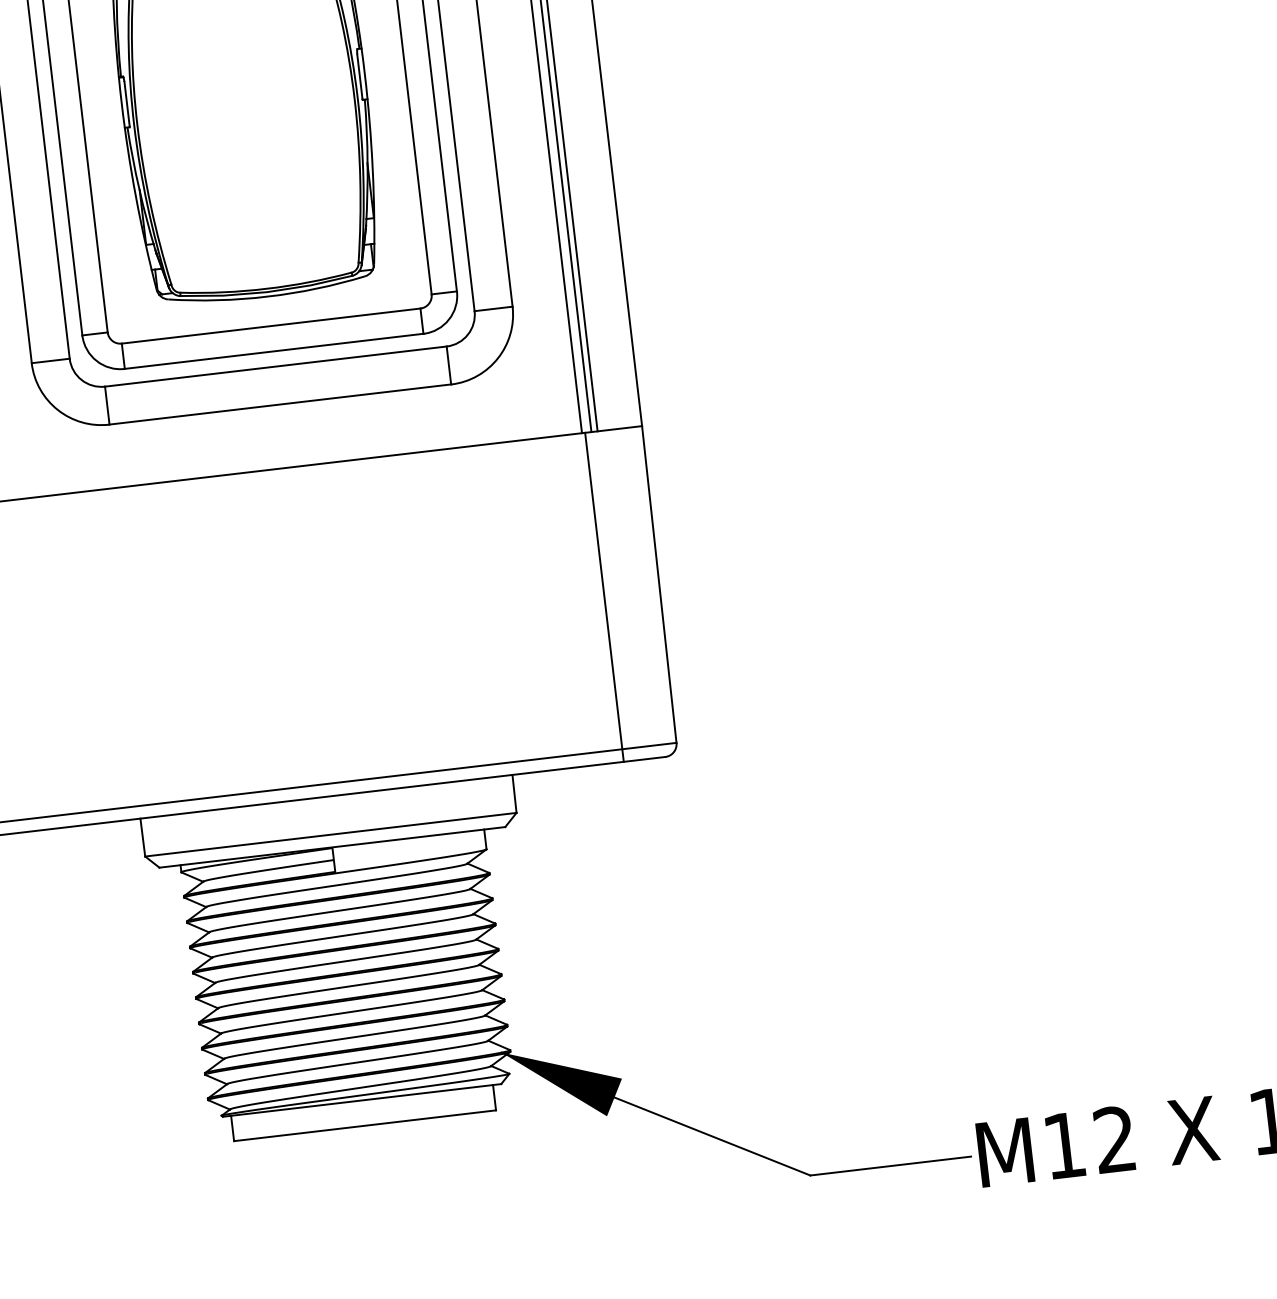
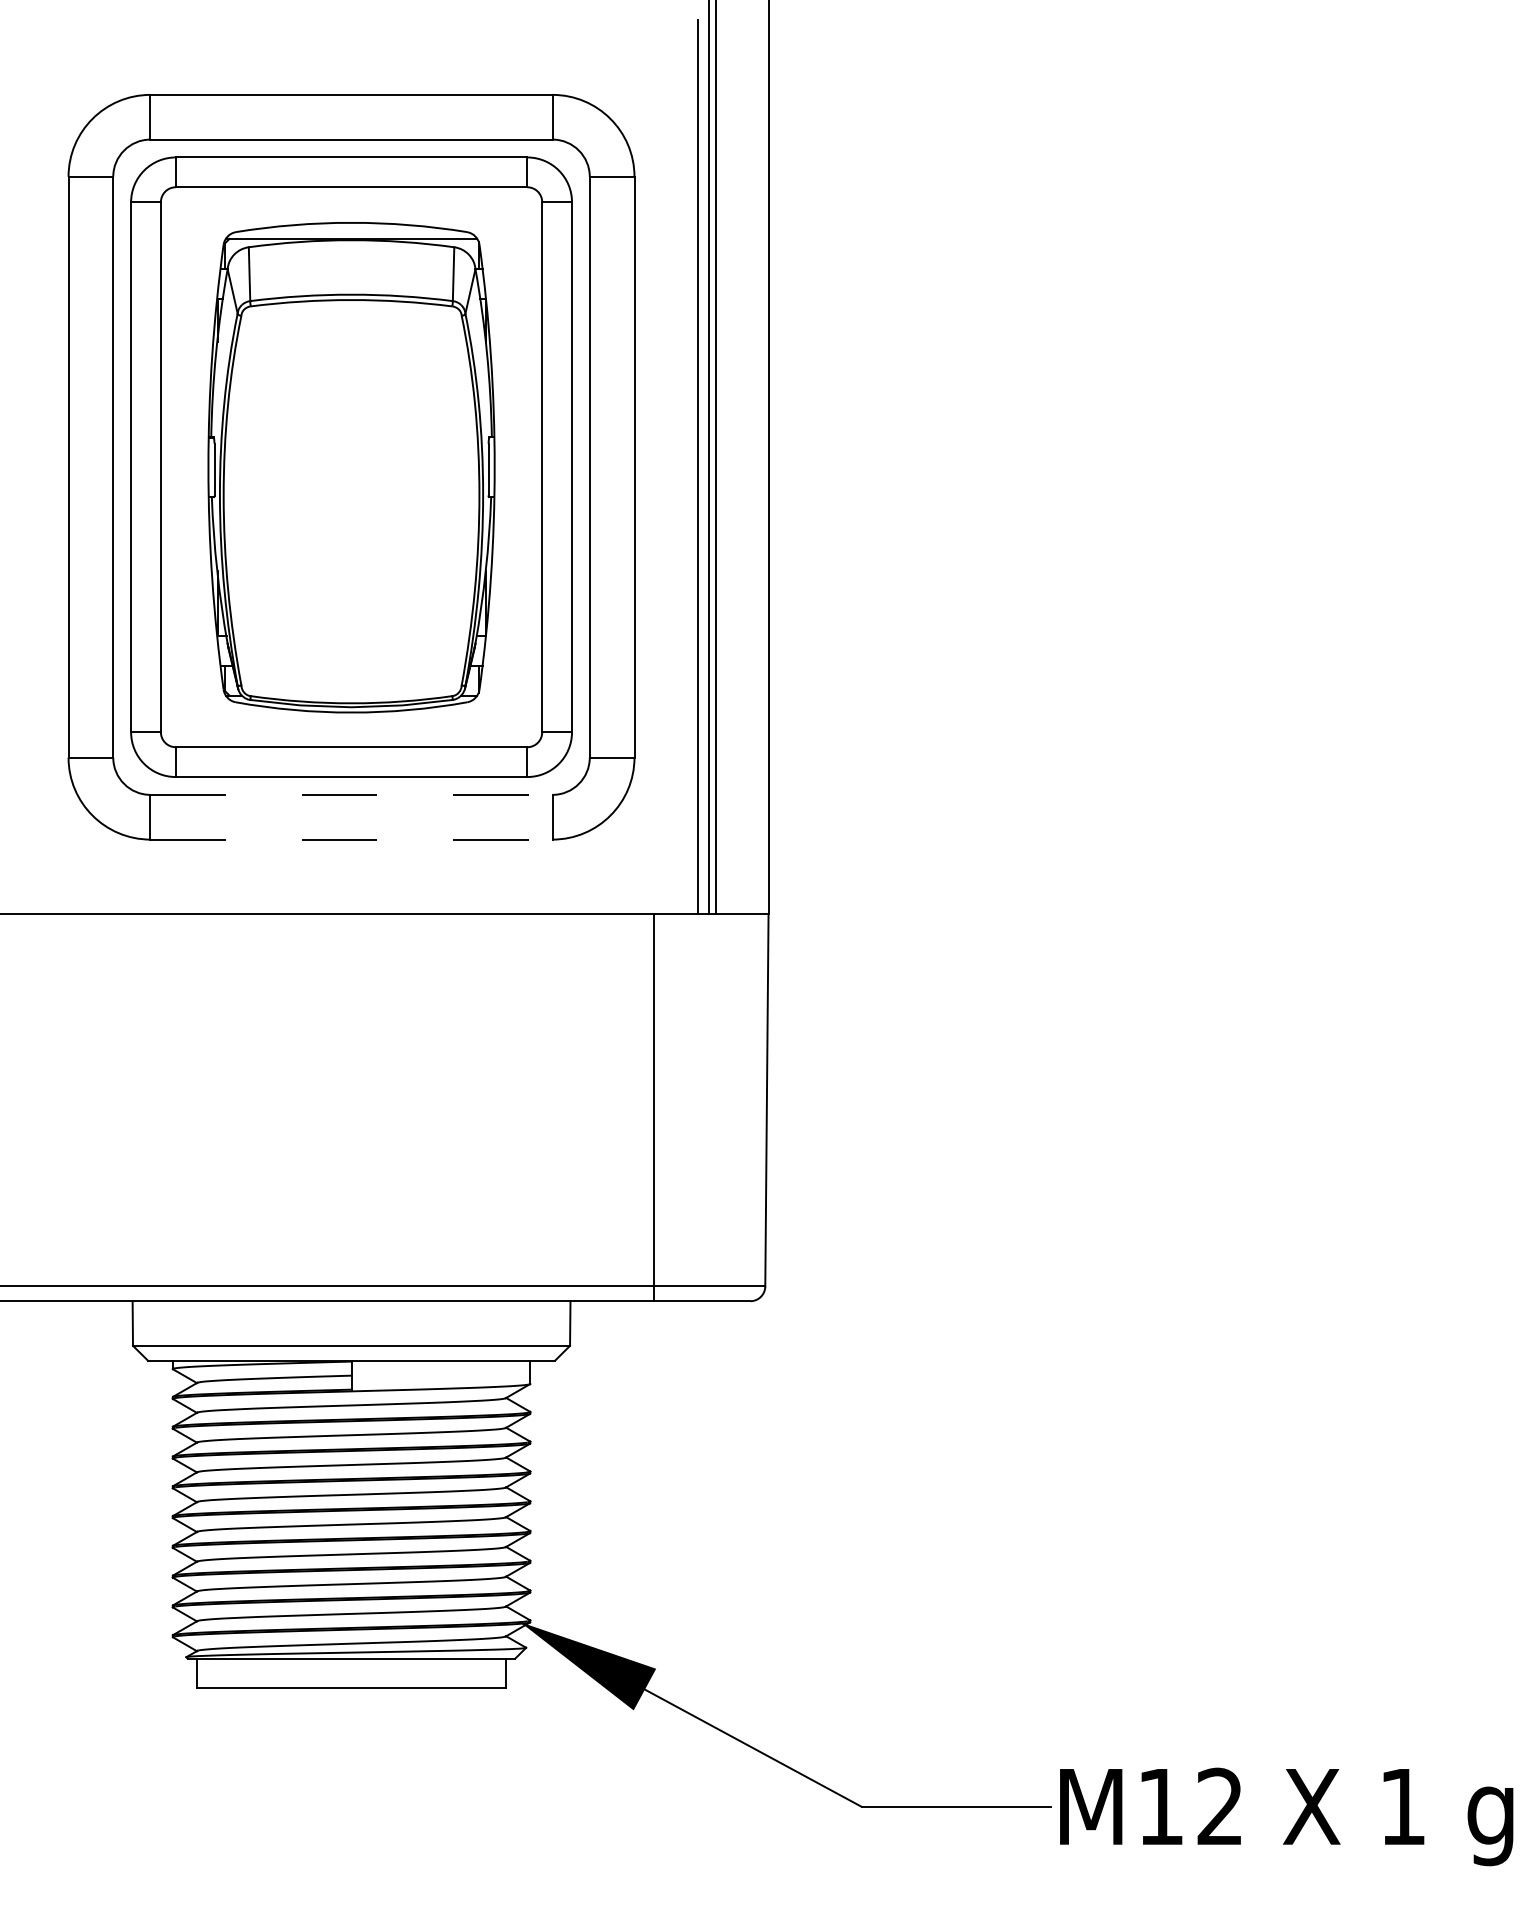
line: (276, 366) -> (352, 794), solid -> dashed
line: (281, 404) -> (352, 839), solid -> dashed
line: (604, 597) -> (653, 1107), moved

